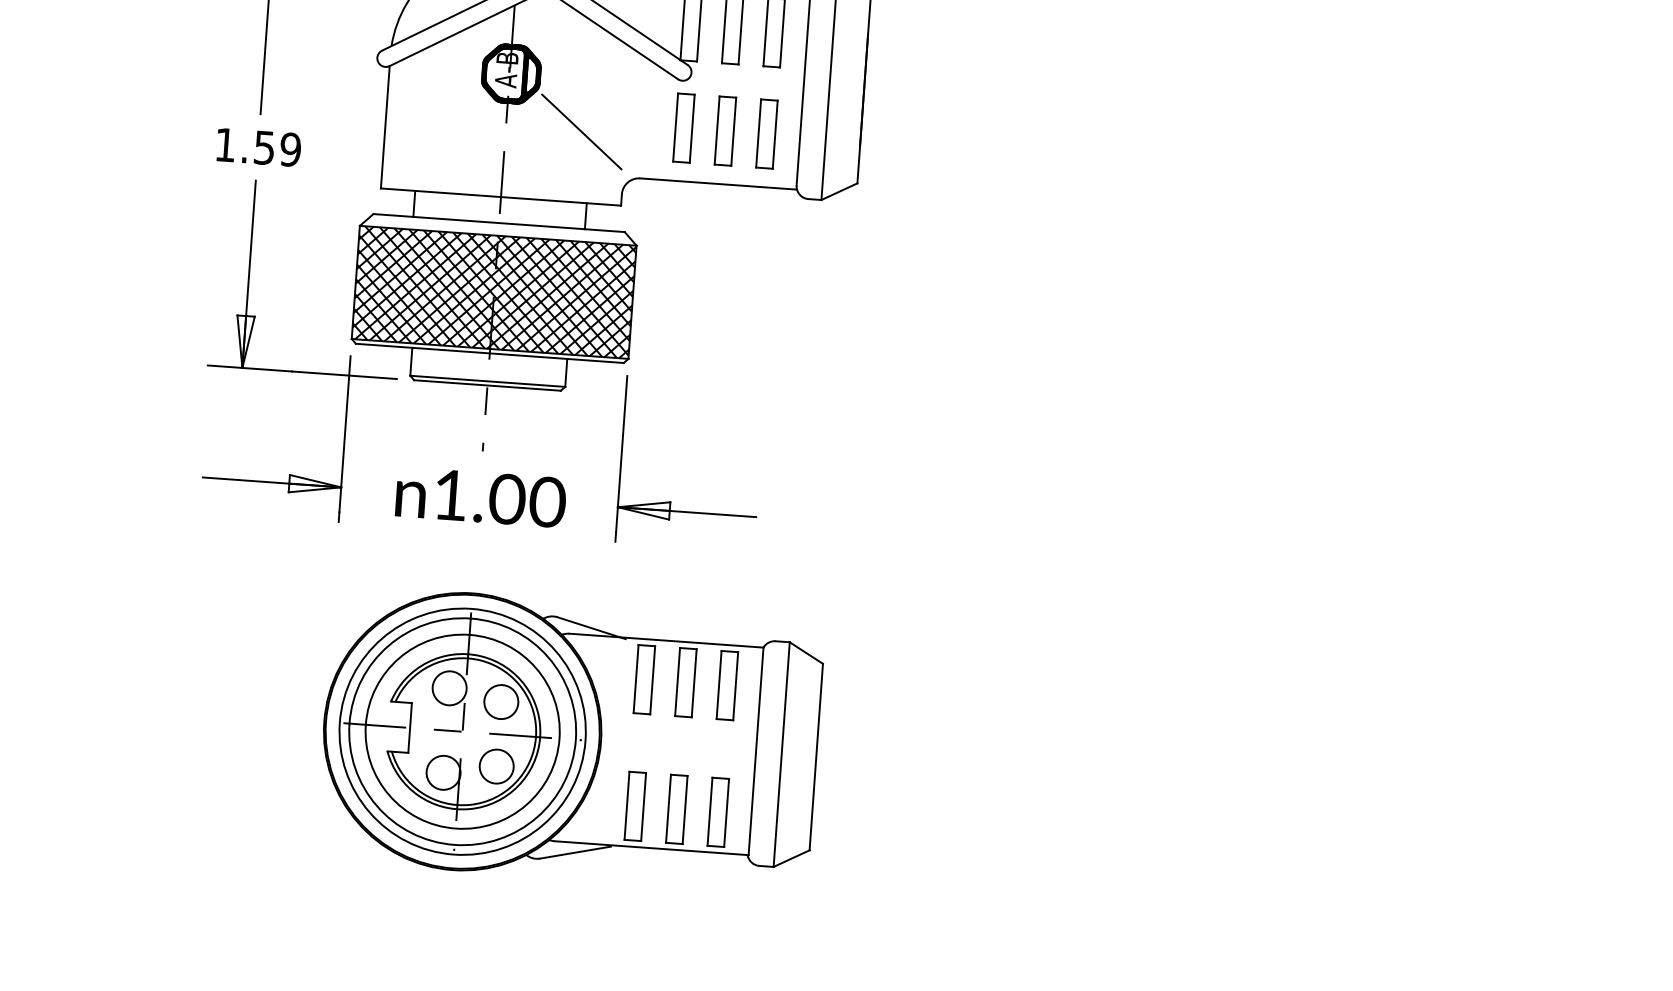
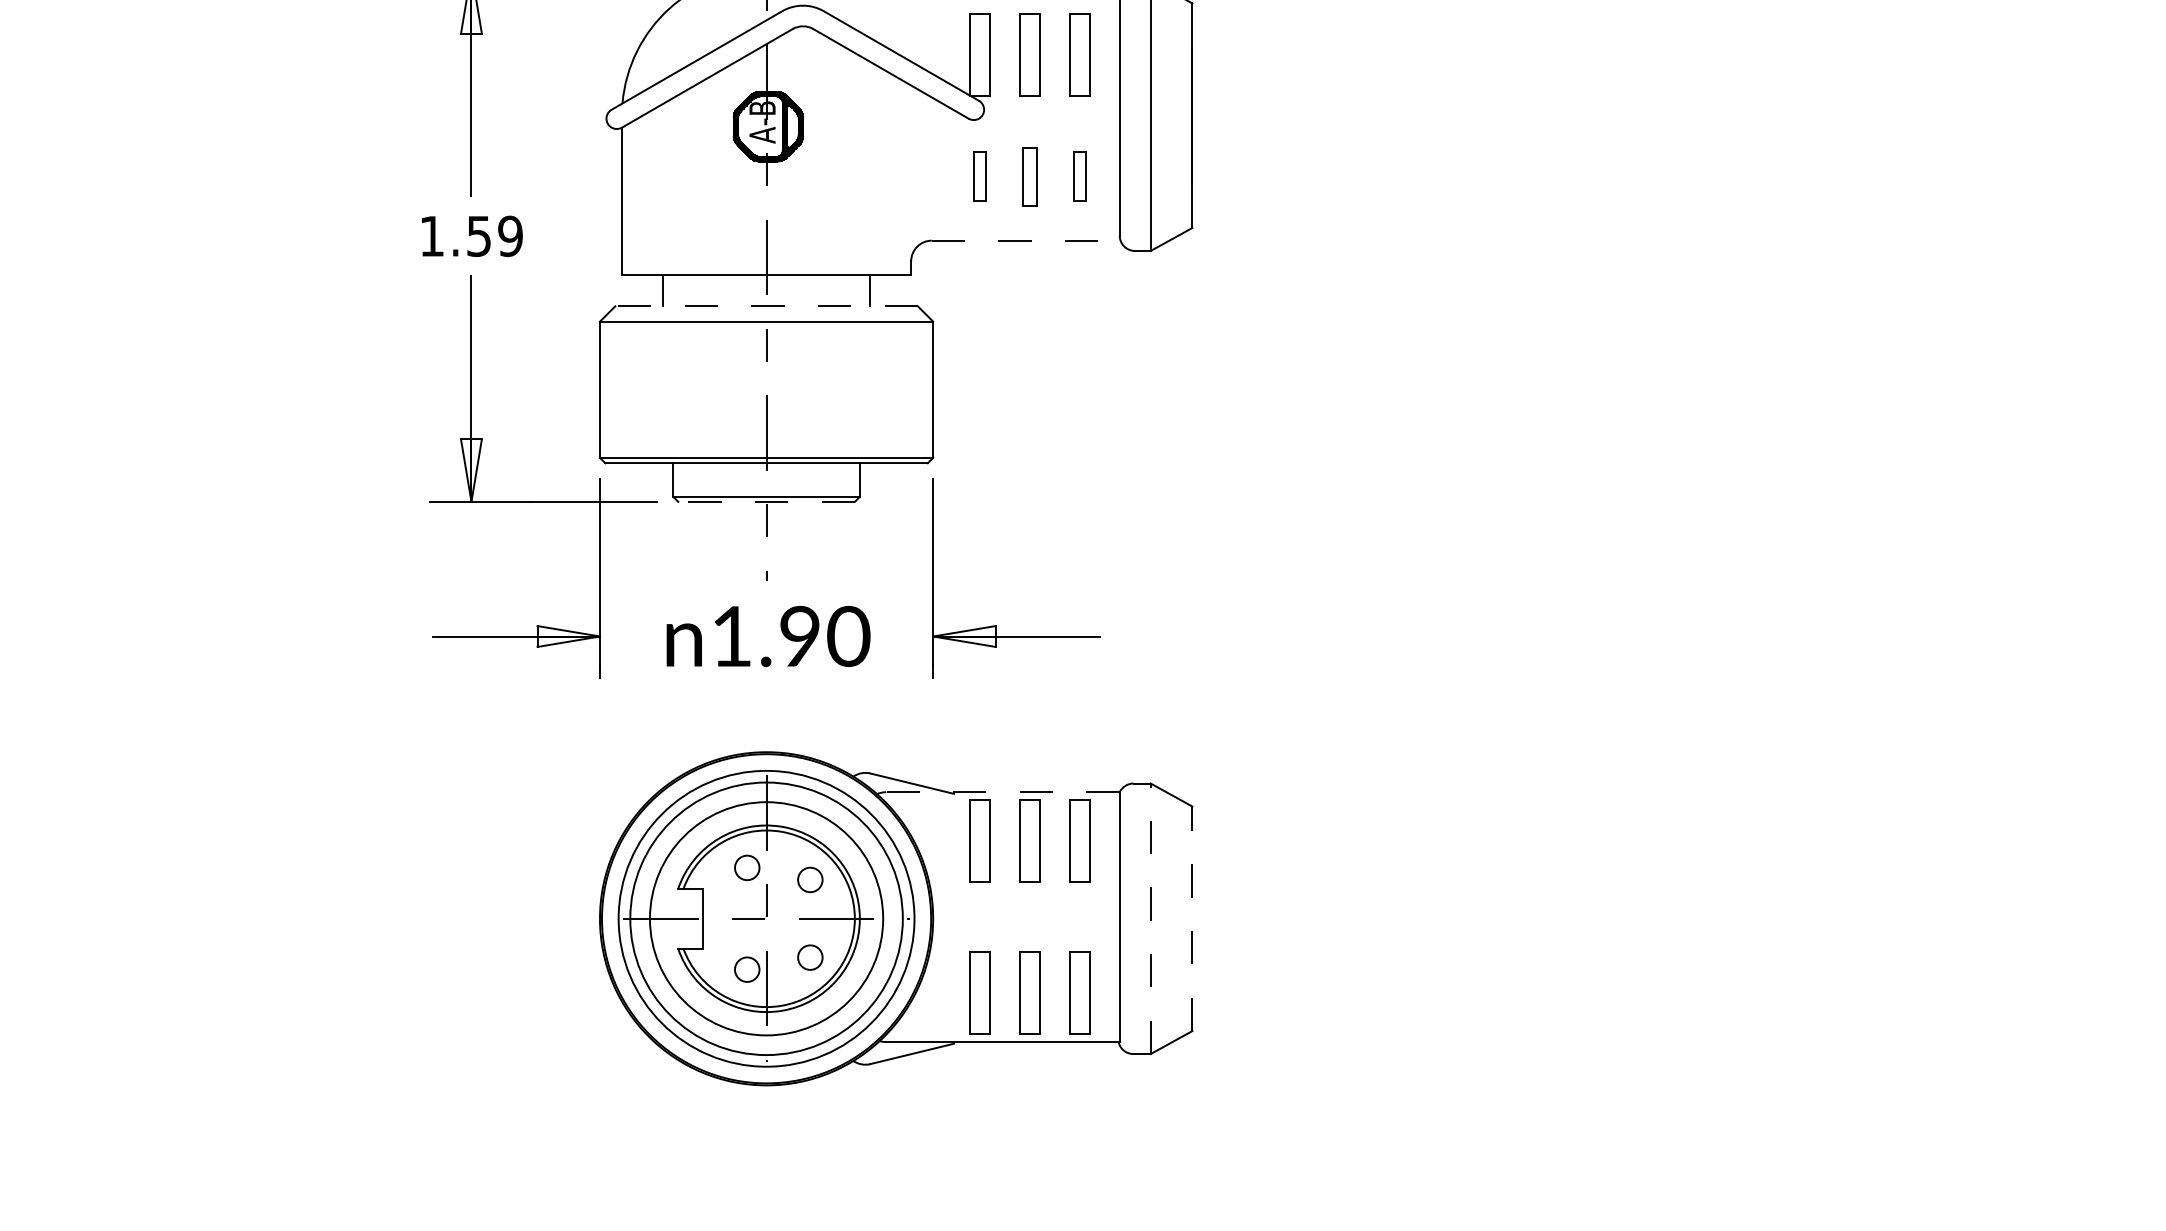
part: (683, 127) -> (979, 176), size x0.6
part: (725, 130) -> (1029, 176), size x0.7
line: (581, 131) -> (857, 189), removed
part: (766, 133) -> (1079, 176), size x0.6
line: (718, 183) -> (1026, 240), solid -> dashed
line: (499, 223) -> (766, 306), solid -> dashed
hatch: (494, 292) -> (766, 389), removed
line: (487, 385) -> (766, 501), solid -> dashed
text: (506, 499) -> (799, 636), 1.00 -> 1.90
line: (666, 640) -> (1003, 792), solid -> dashed
circle: (449, 687) -> (746, 867), size x0.6
circle: (500, 701) -> (809, 879), size x0.6
line: (781, 754) -> (1150, 918), solid -> dashed
line: (816, 756) -> (1192, 918), solid -> dashed
circle: (496, 766) -> (809, 957), size x0.6
circle: (442, 772) -> (746, 969), size x0.6

